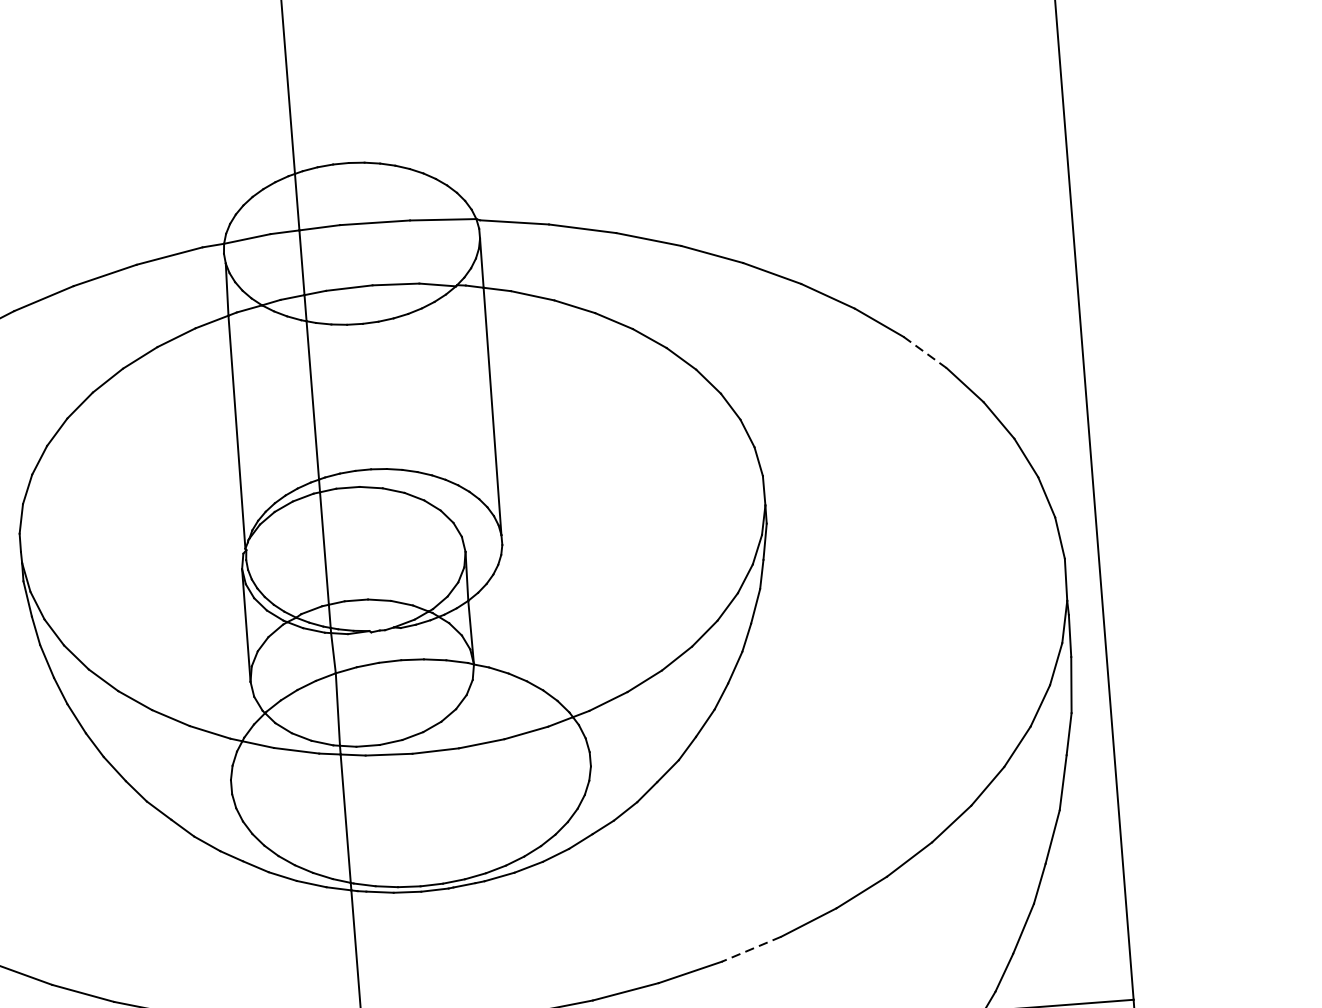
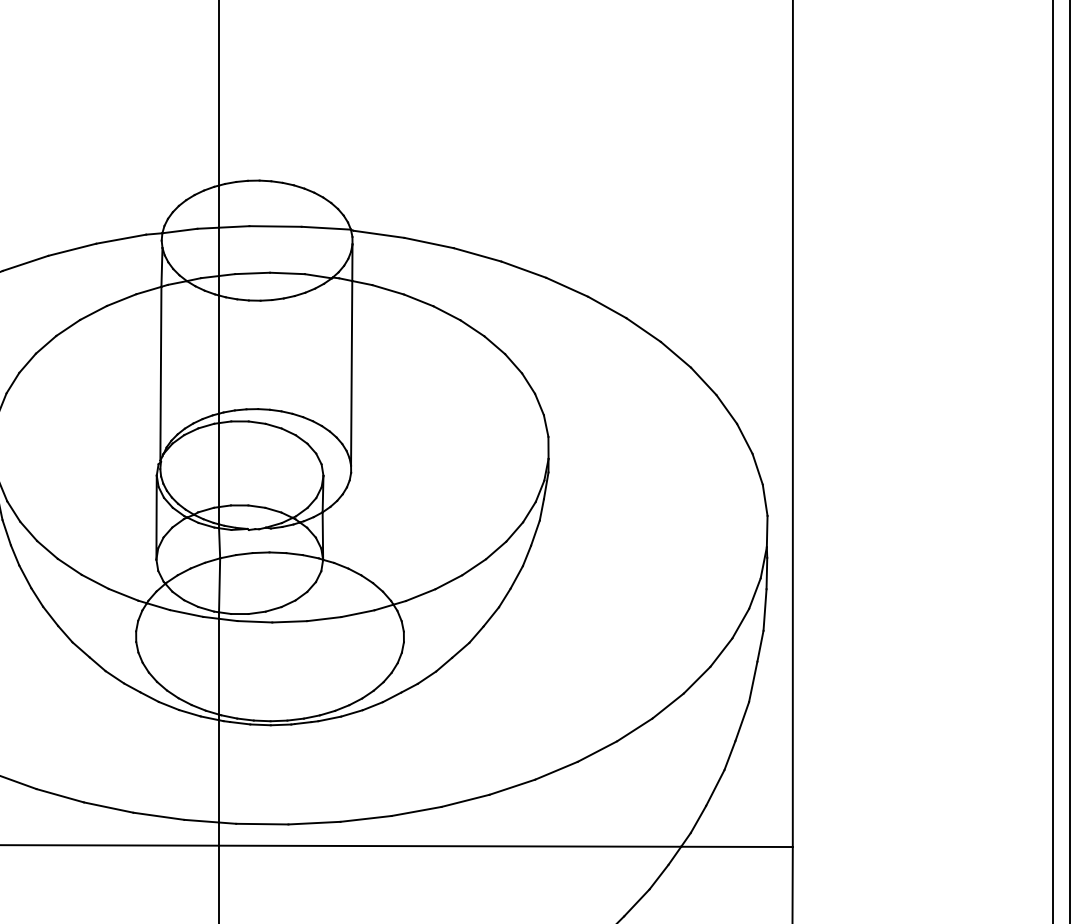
line: (924, 352) -> (675, 354), dashed -> solid
line: (750, 949) -> (511, 787), dashed -> solid

